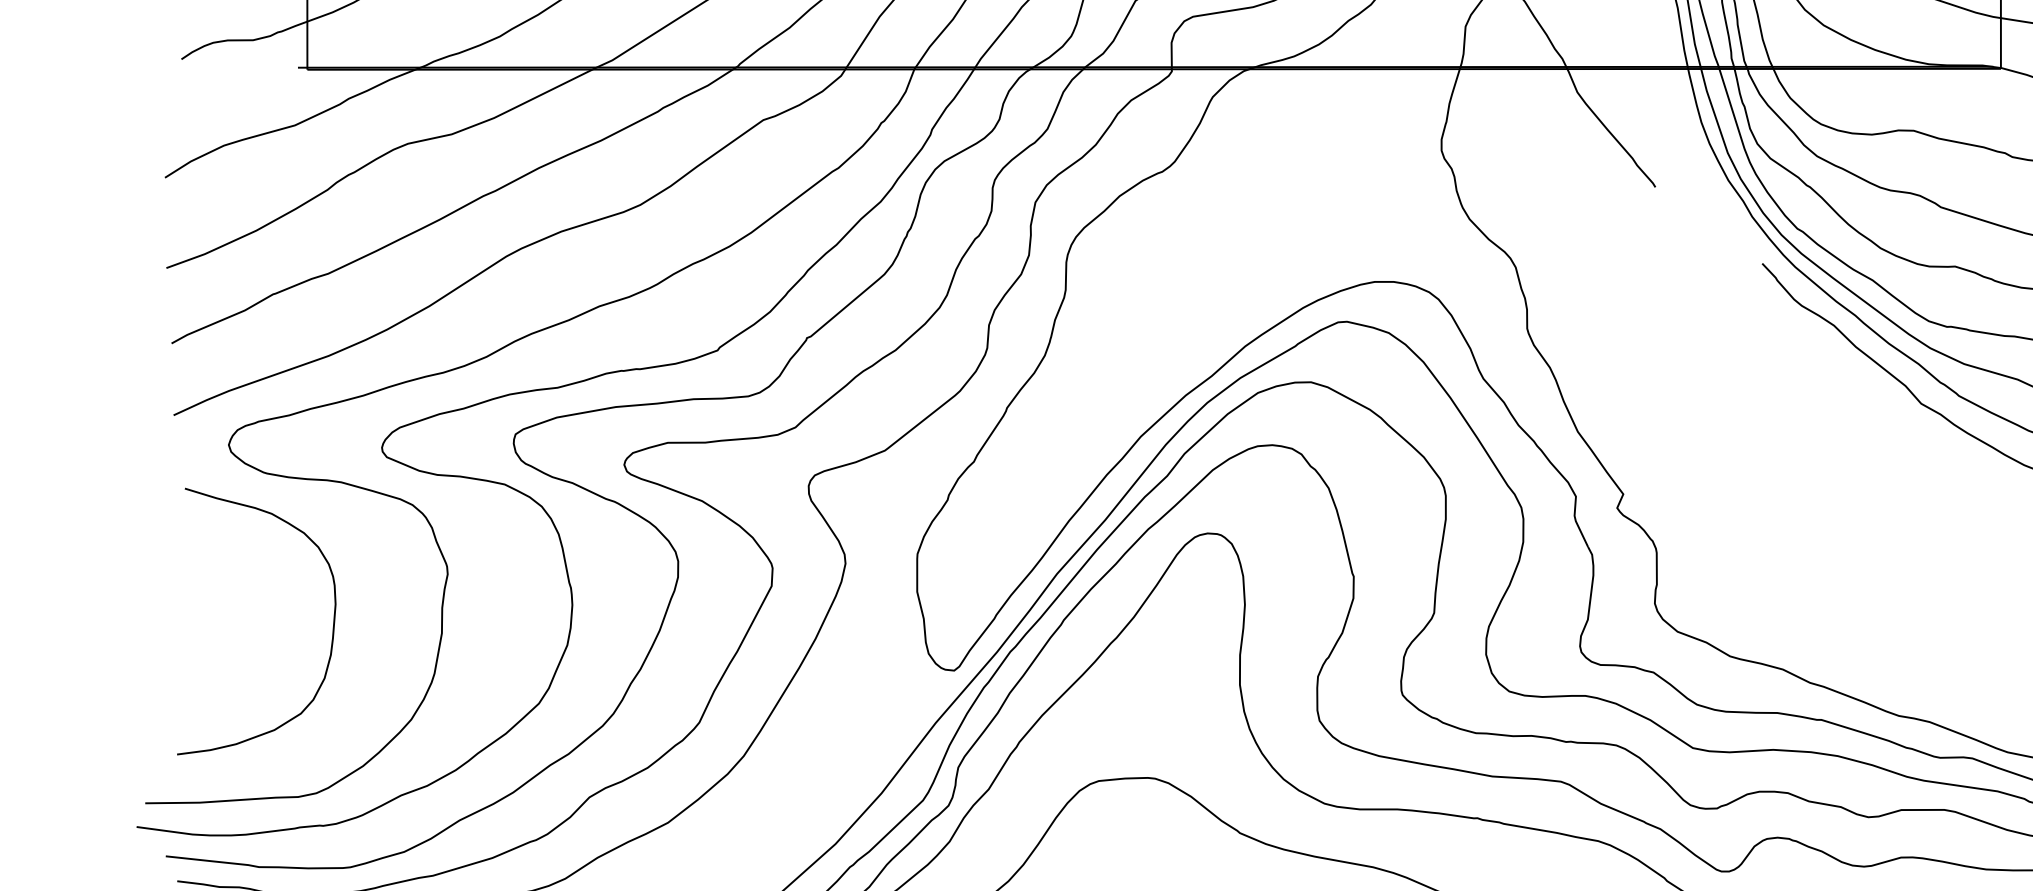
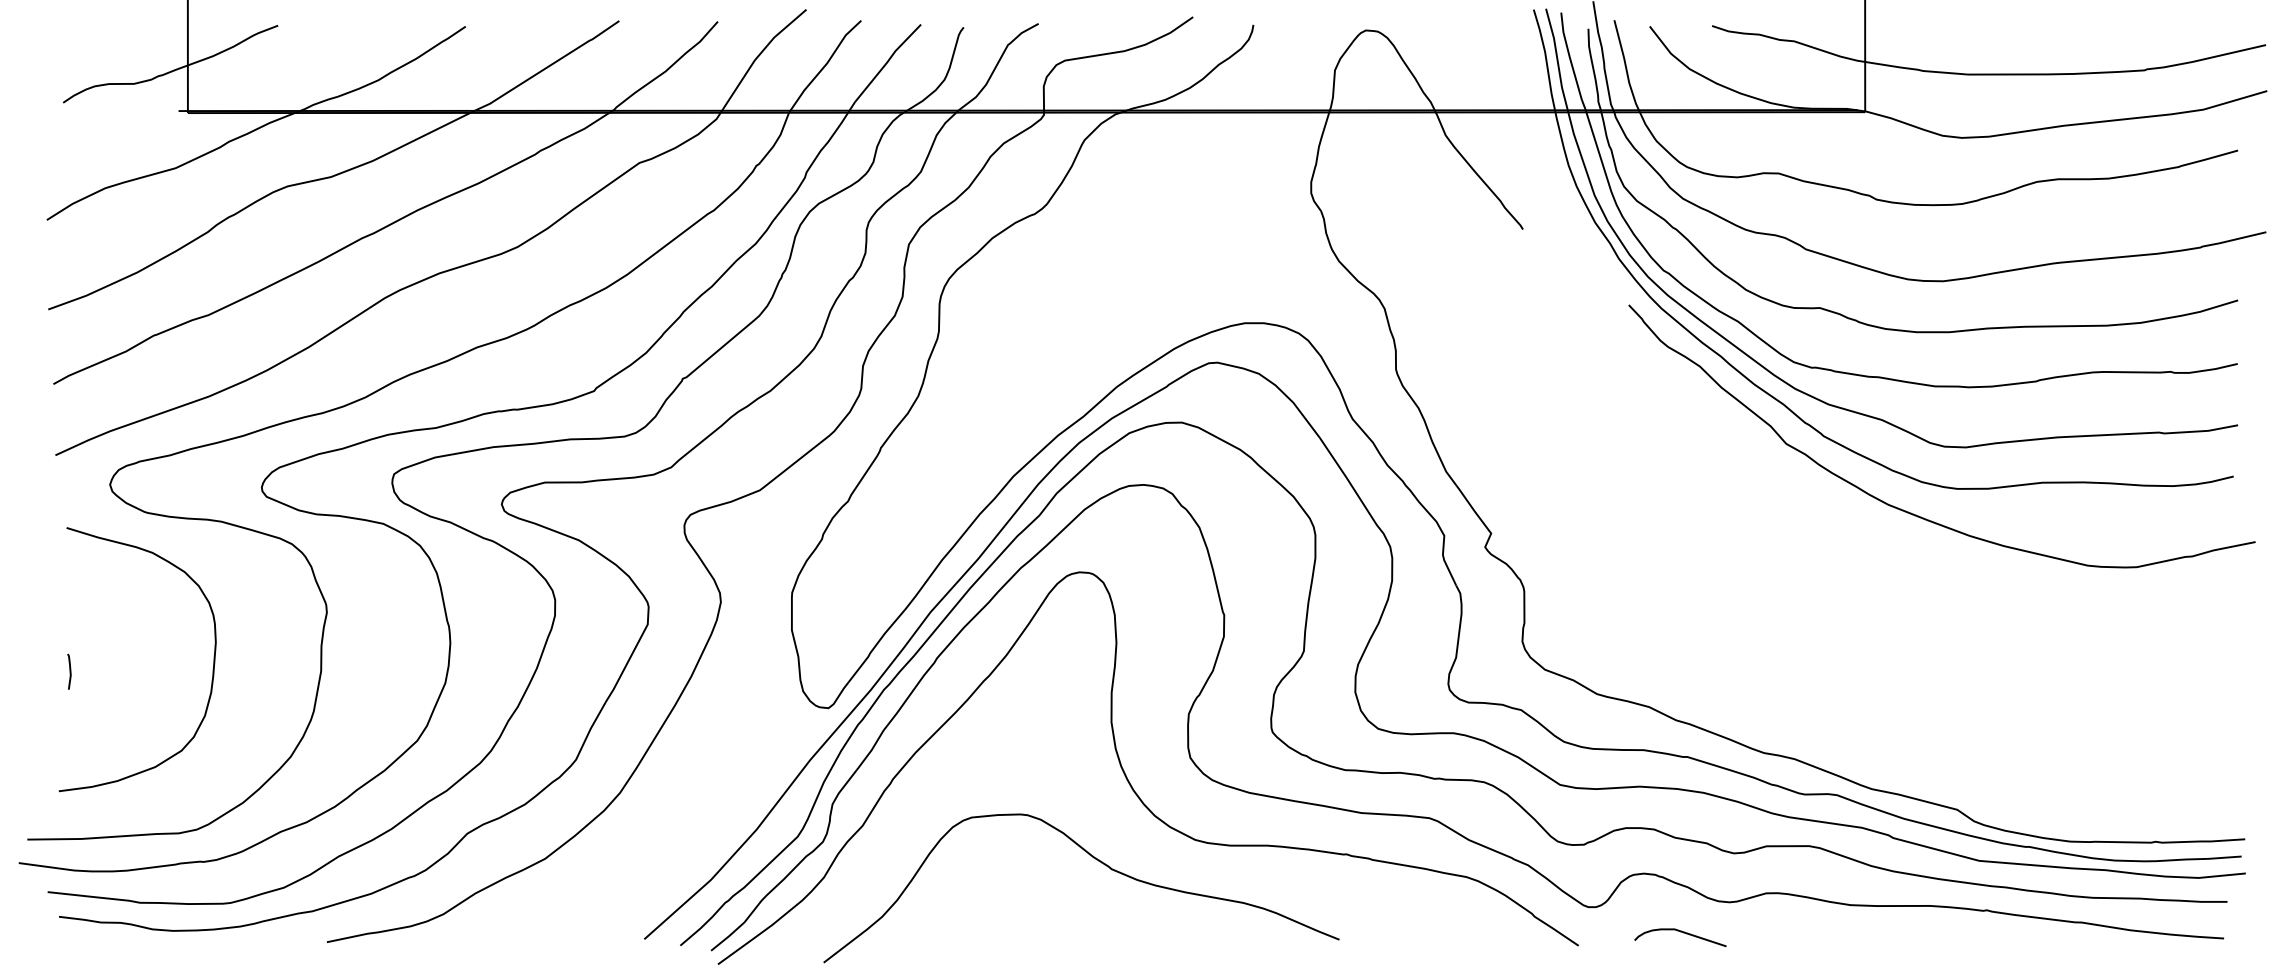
line: (187, 633) -> (69, 671), added

